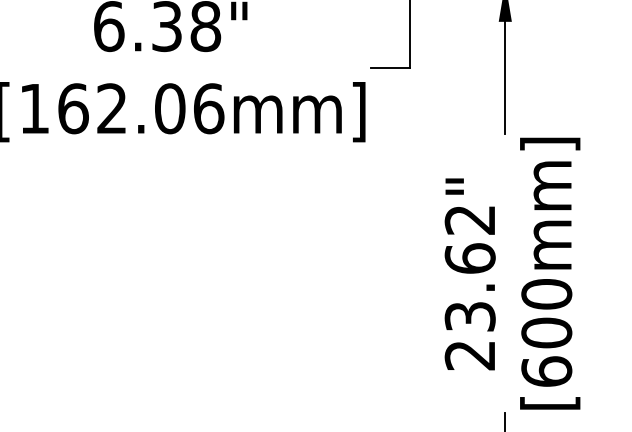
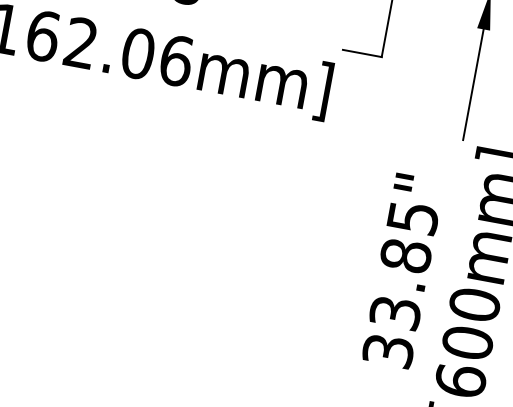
text: (469, 287) -> (400, 284), 23.62" -> 33.85"

